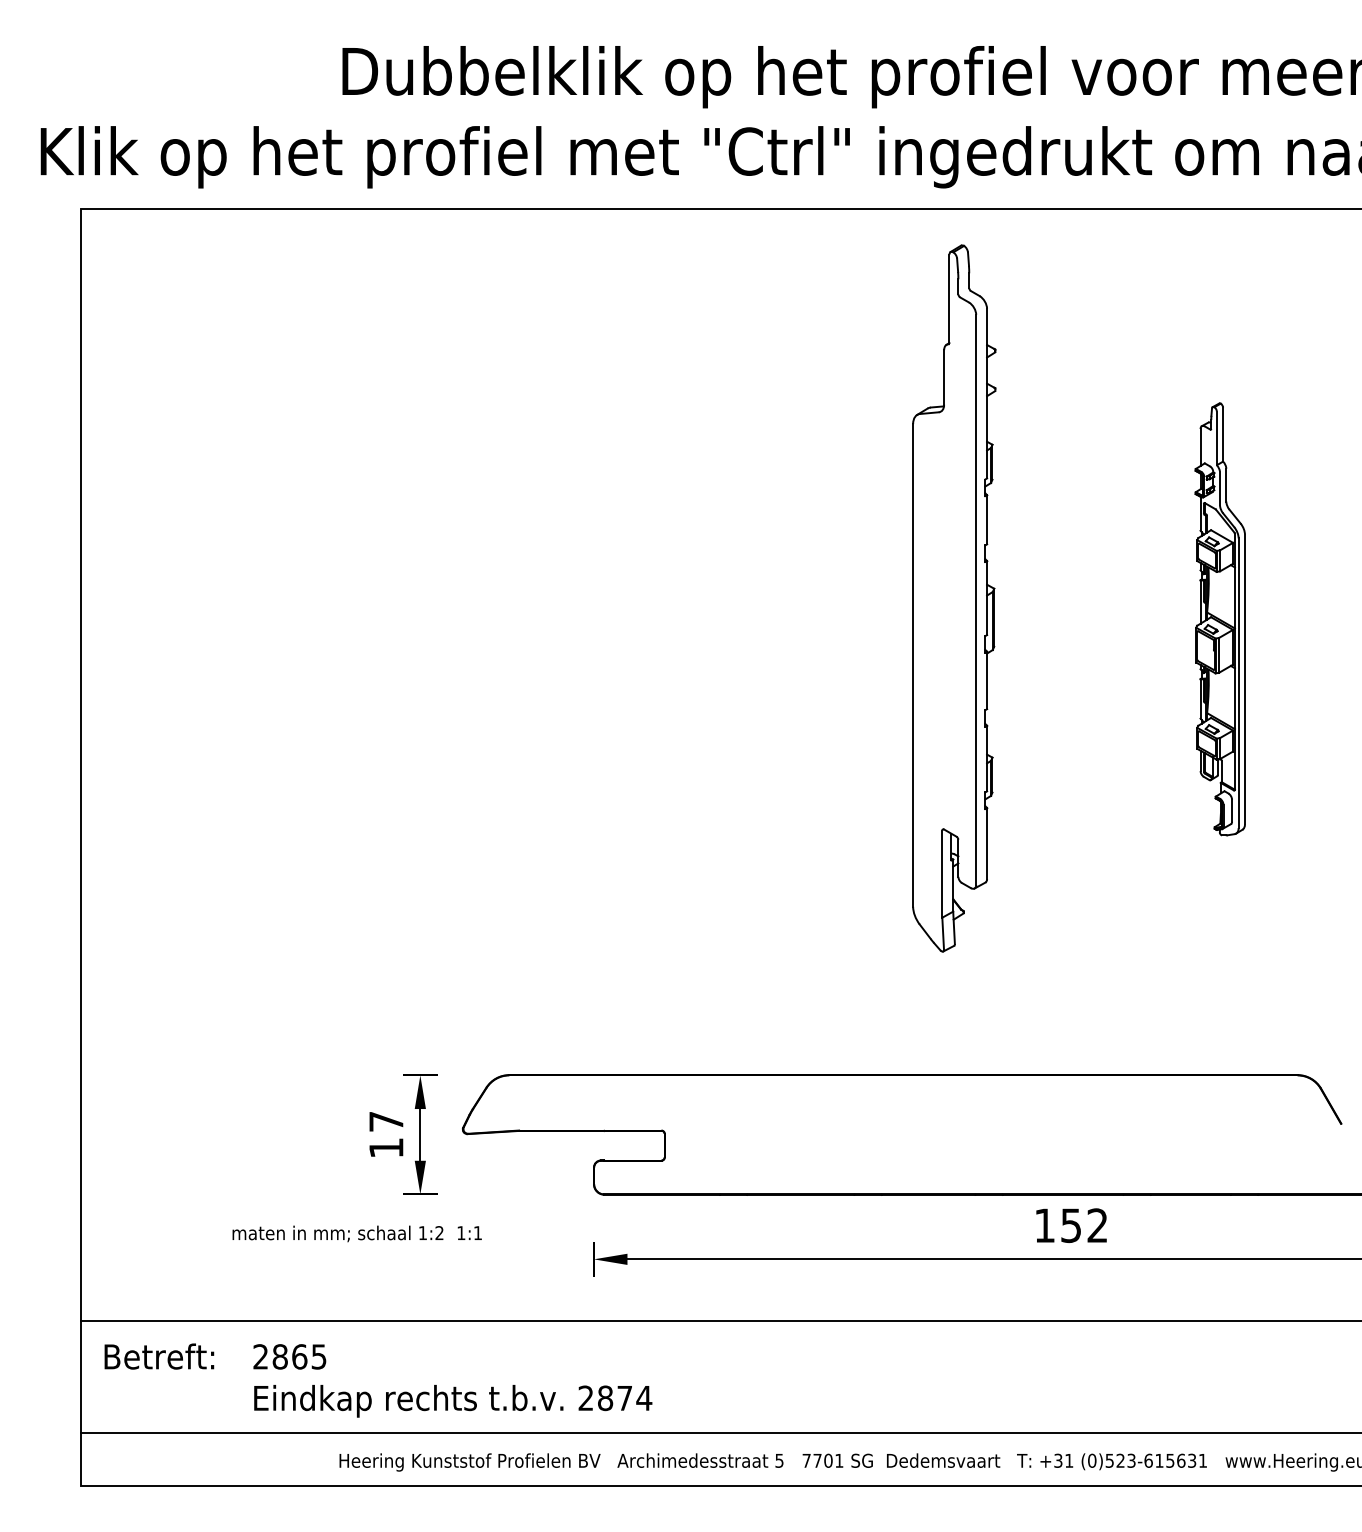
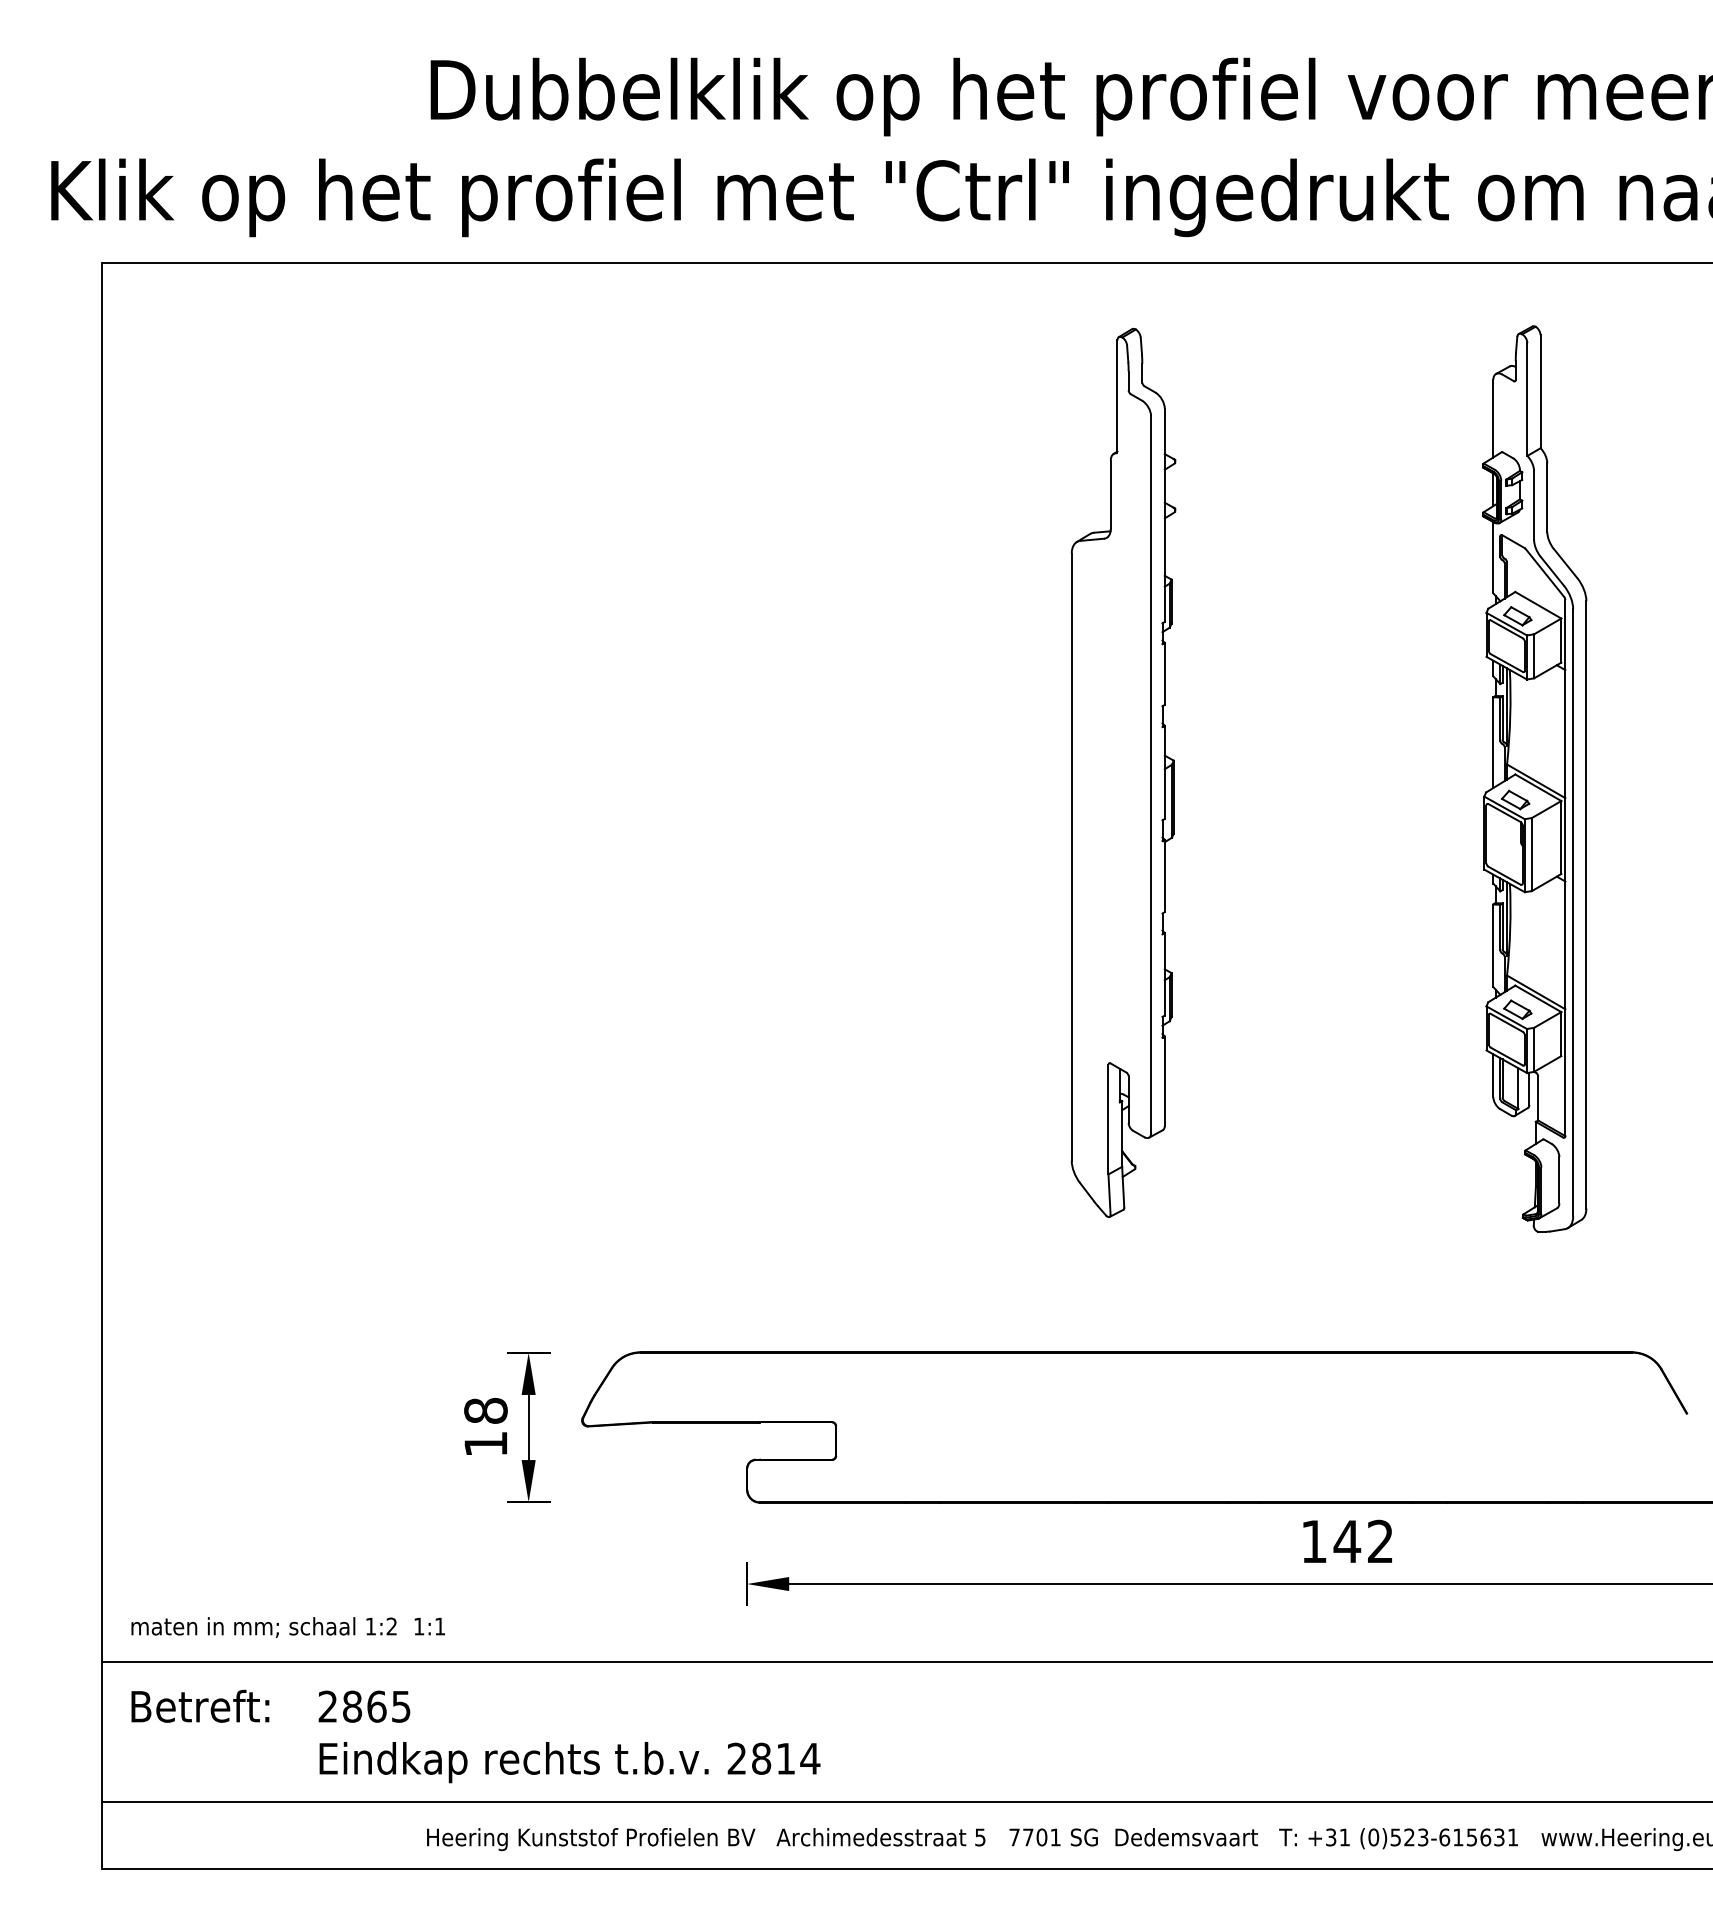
part: (954, 598) -> (1123, 772), moved
part: (1220, 619) -> (1535, 779), size x1.67
text: (386, 1121) -> (486, 1410), 17 -> 18
text: (1071, 1225) -> (1347, 1541), 152 -> 142
text: (356, 1233) -> (287, 1626), moved
text: (624, 1398) -> (785, 1759), 2874 -> 2814

